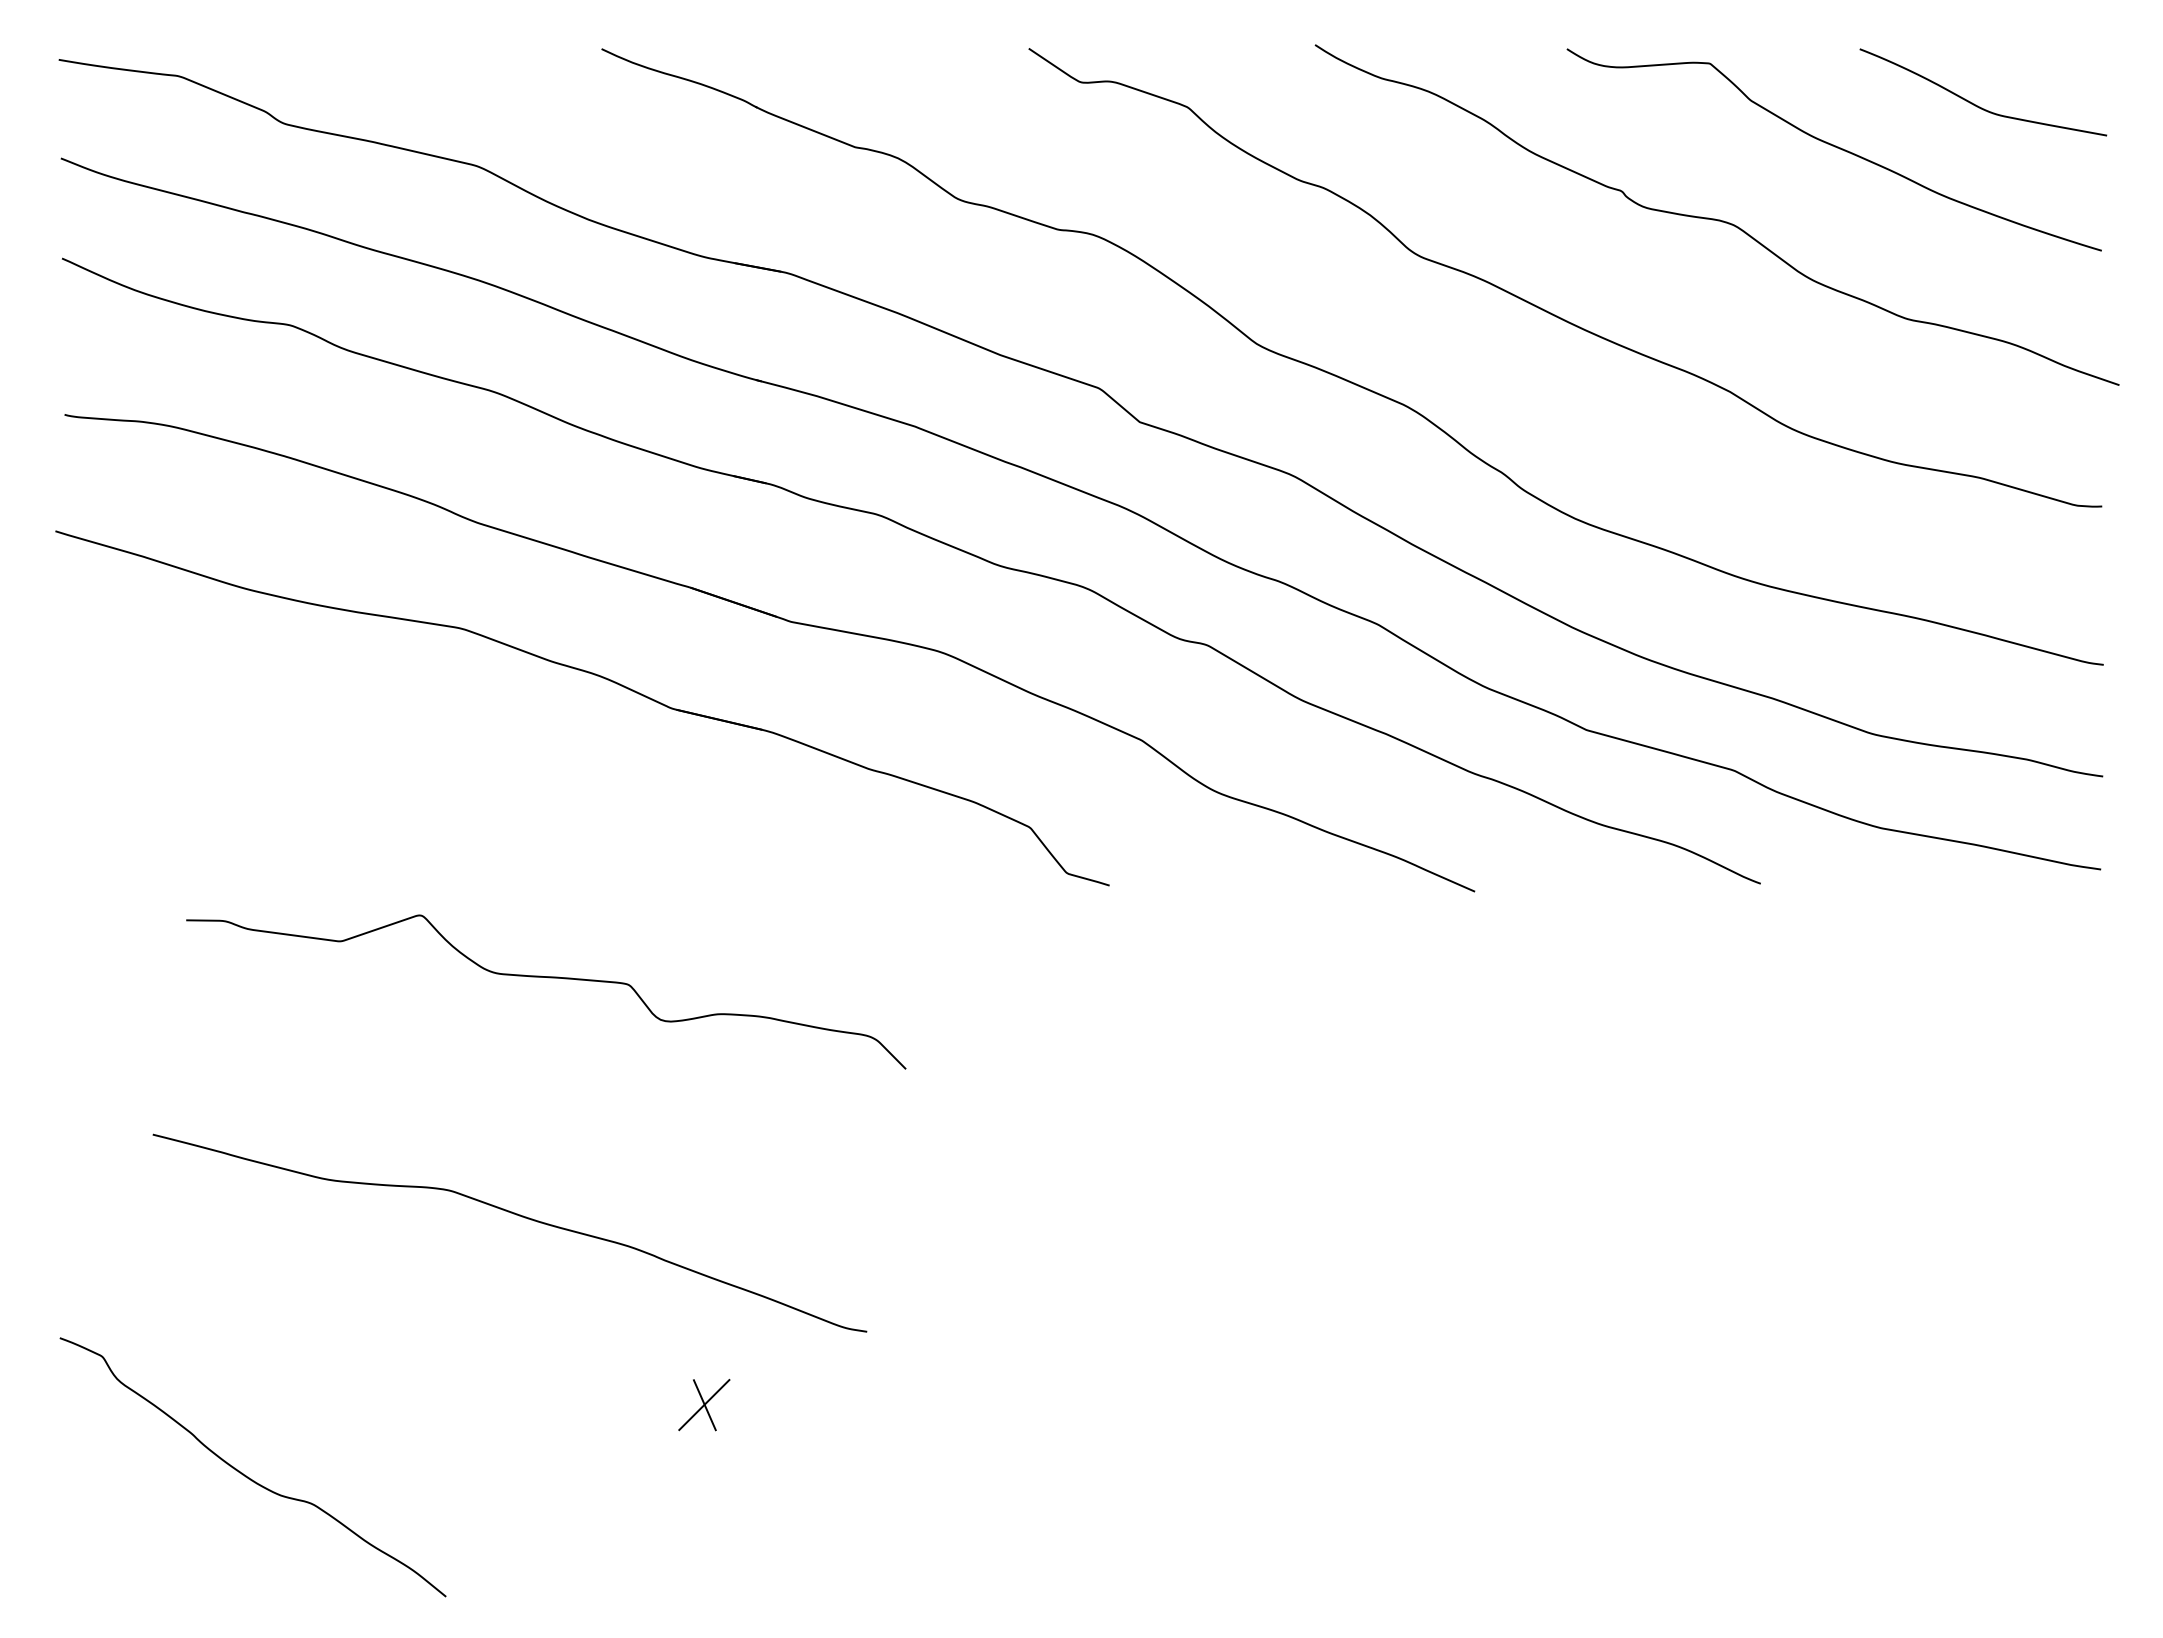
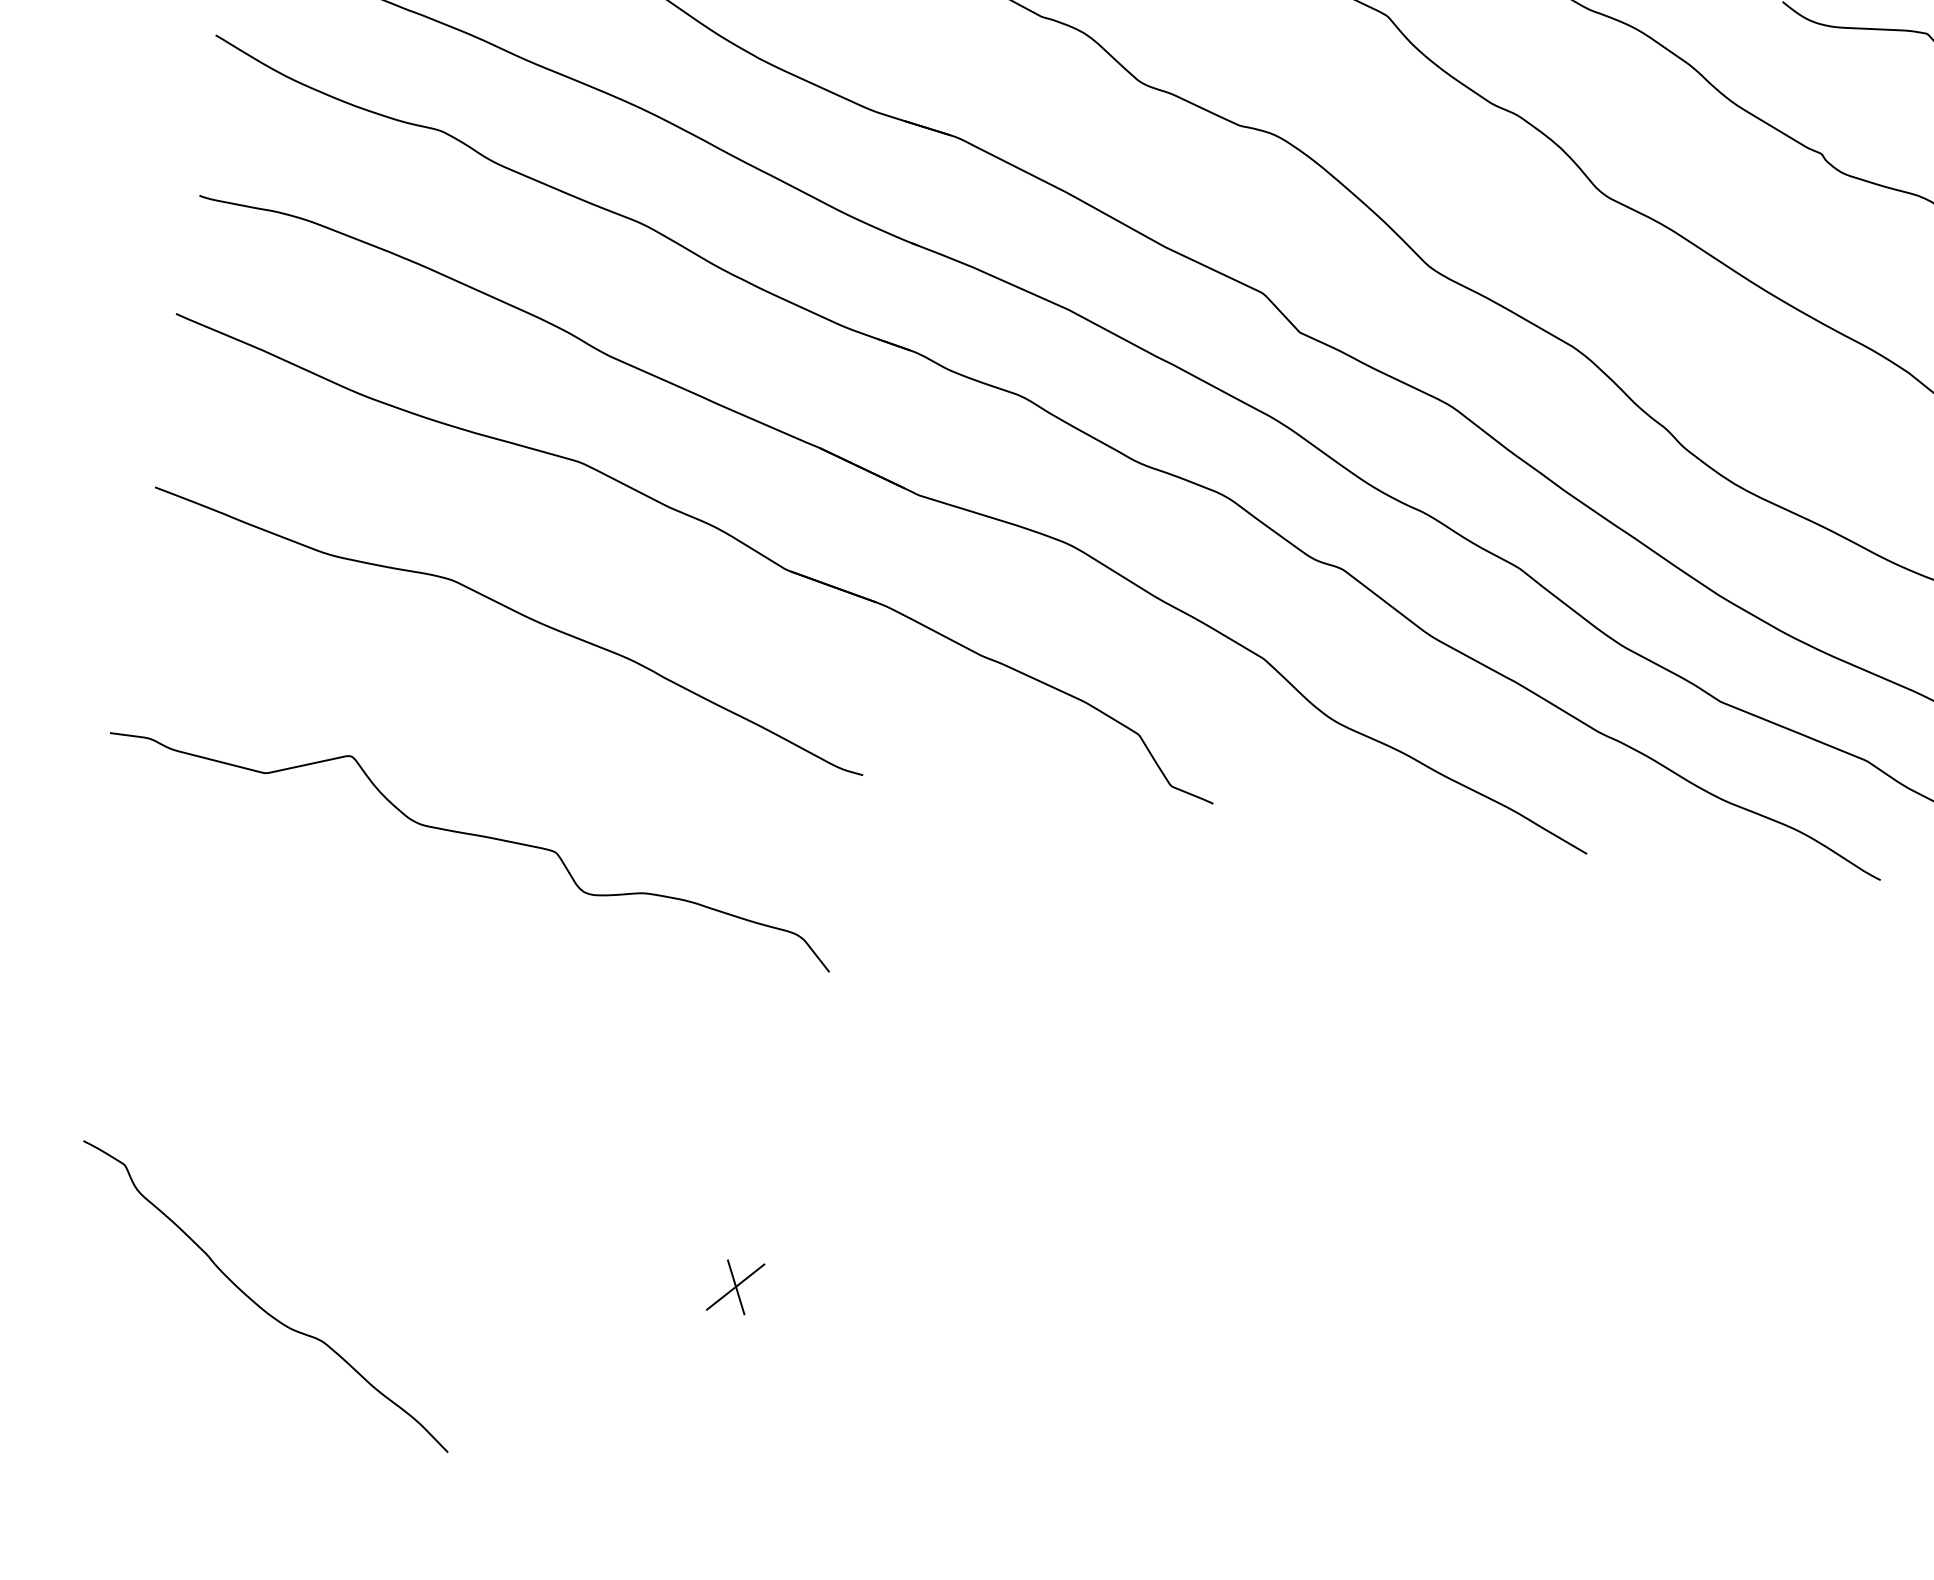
curve: (548, 978) -> (474, 836), moved
curve: (516, 1215) -> (517, 613), moved

